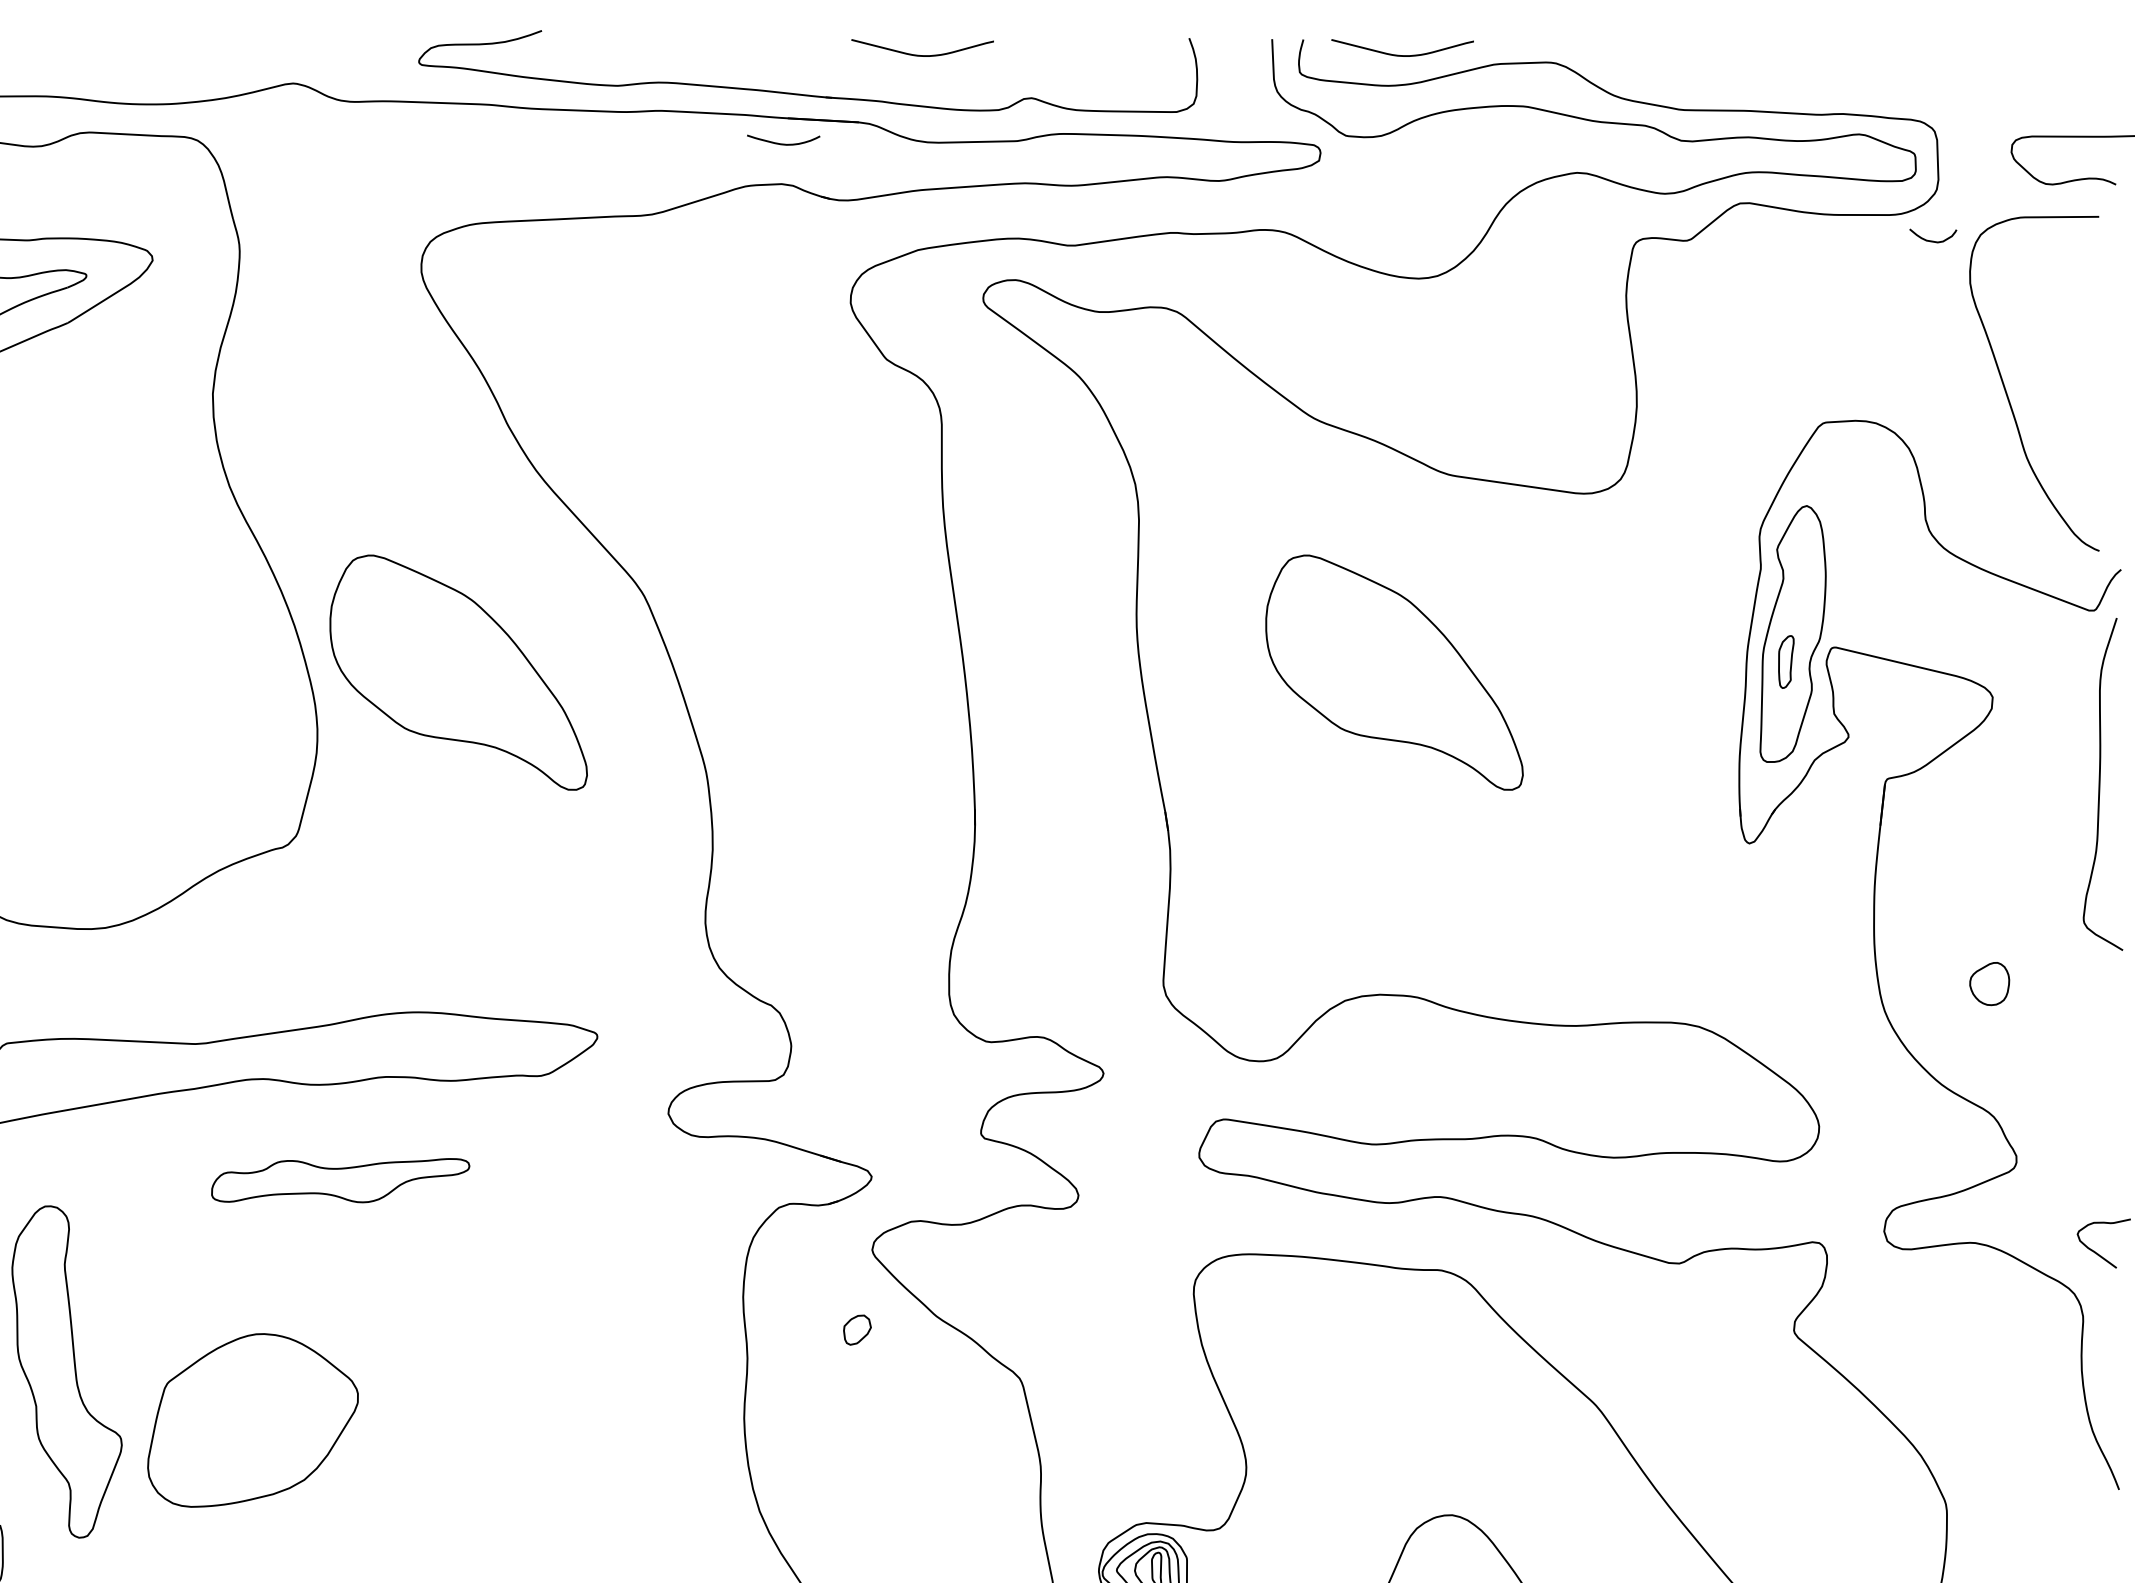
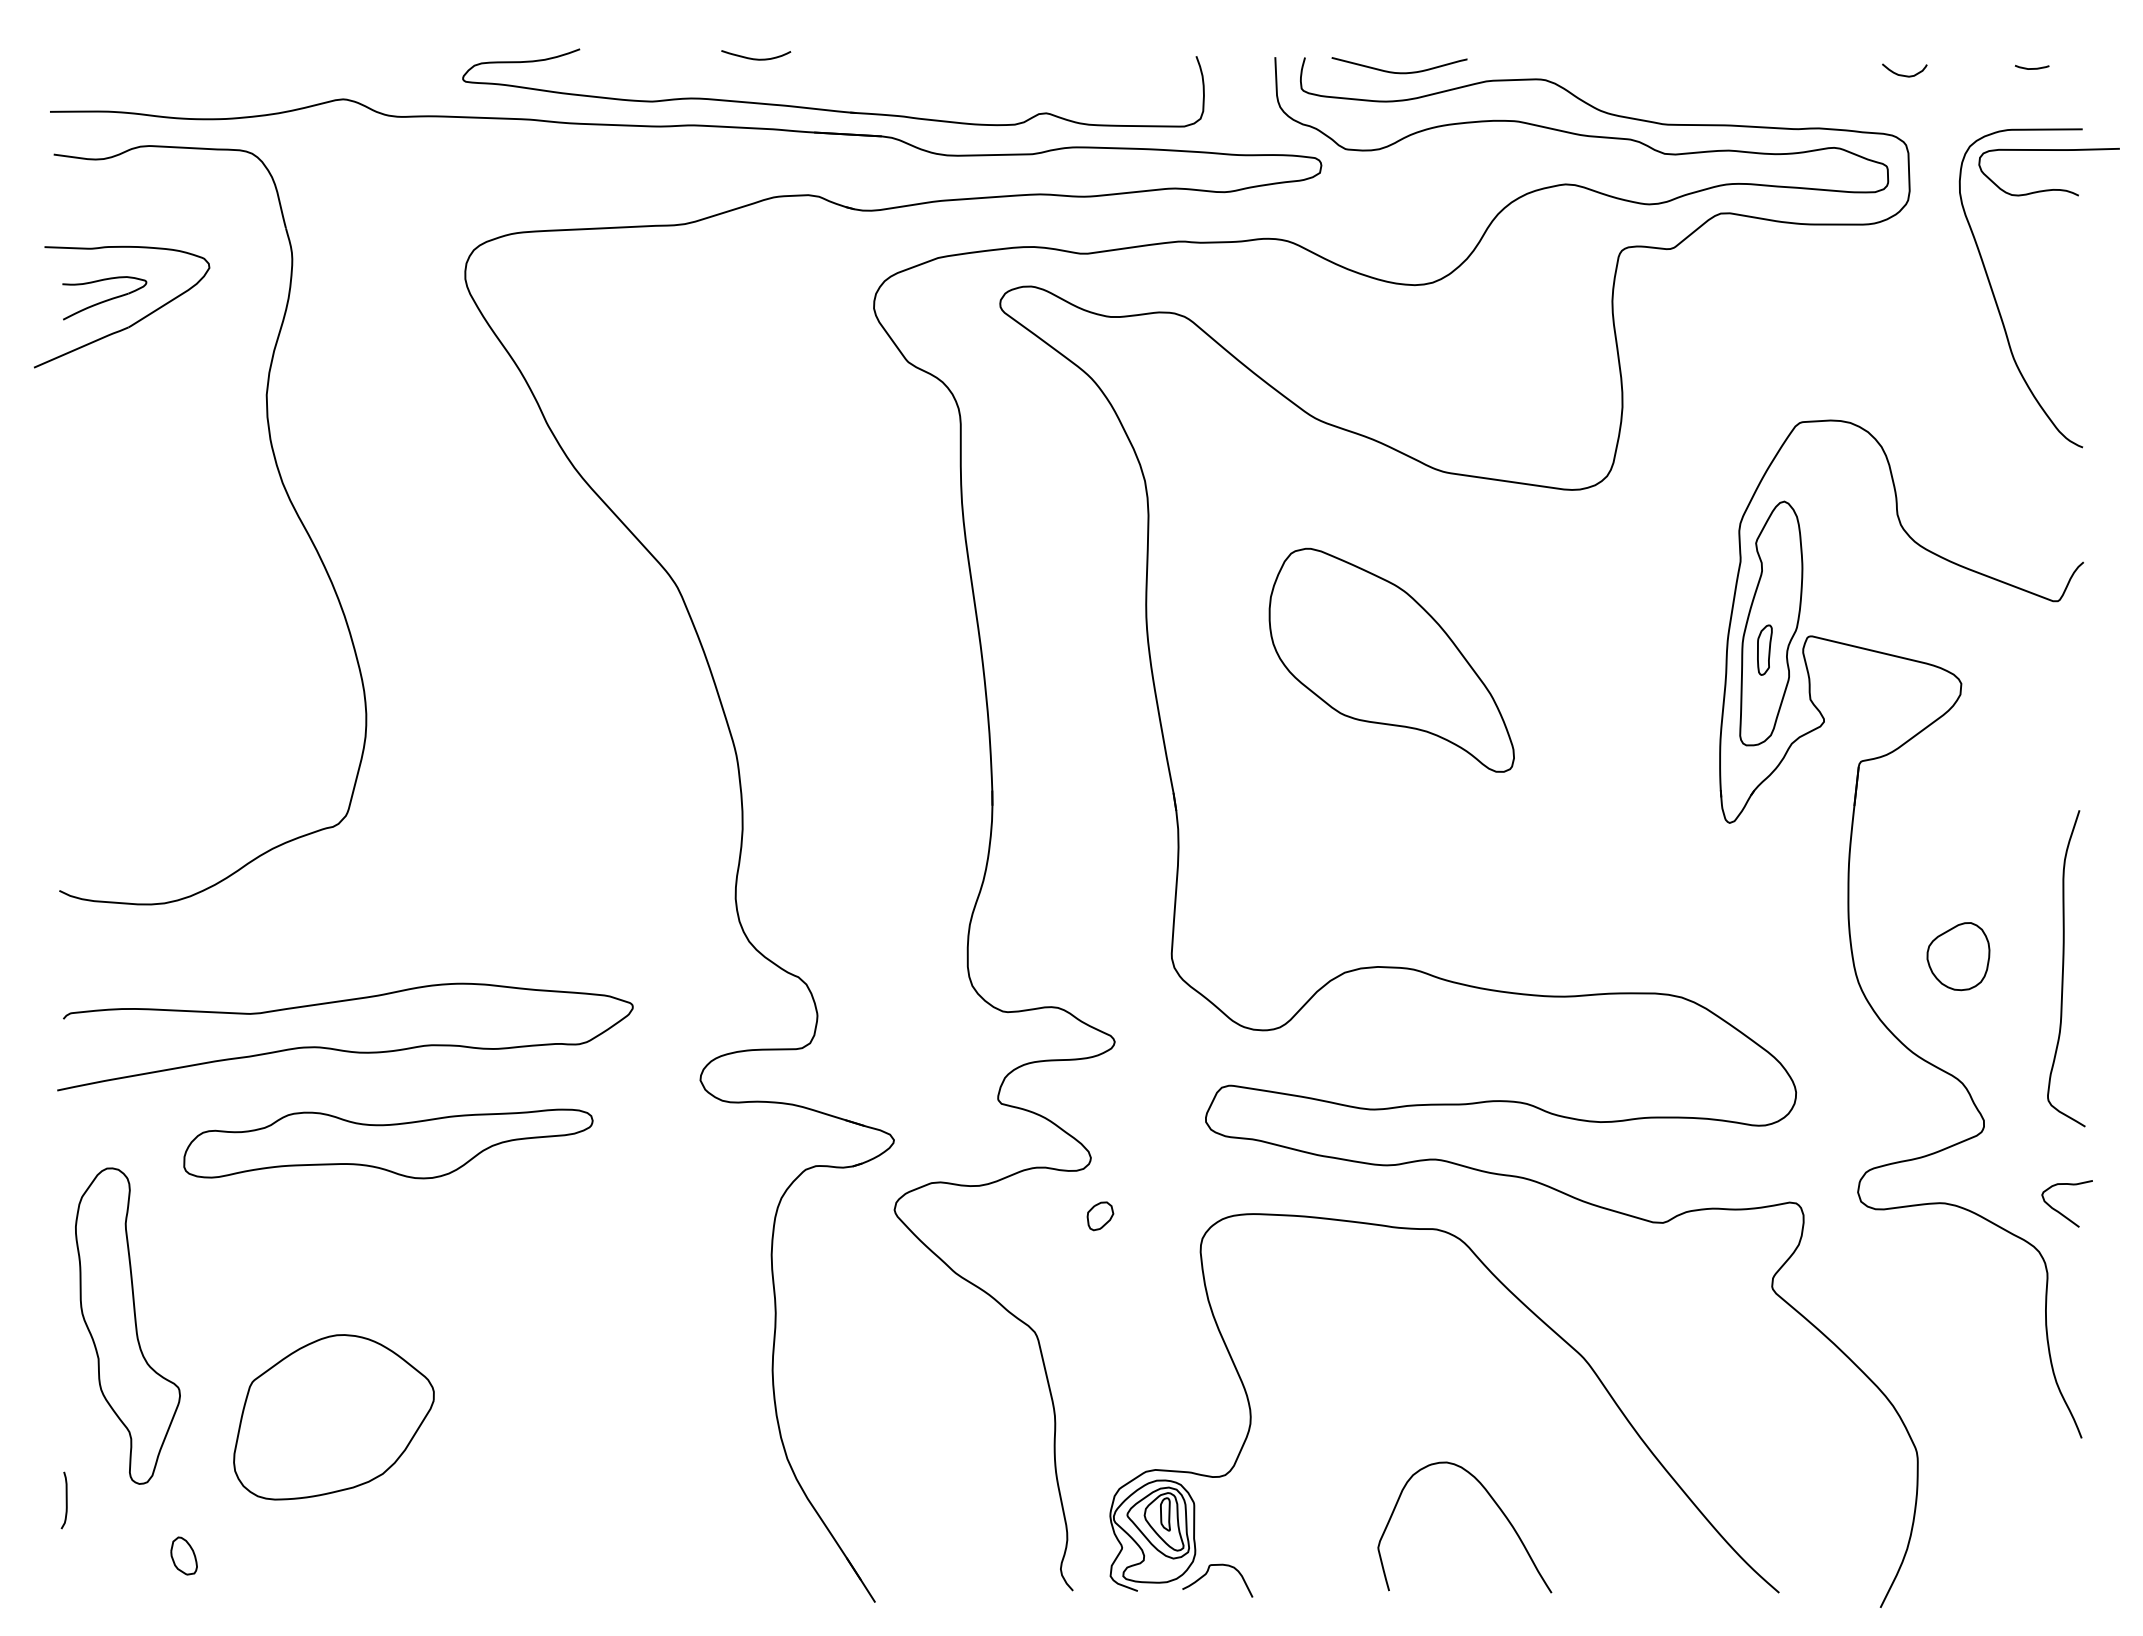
curve: (2066, 51) -> (2031, 68), added
curve: (922, 55) -> (942, 72), removed
curve: (783, 143) -> (756, 58), moved
curve: (1931, 240) -> (1903, 74), moved
curve: (2007, 392) -> (1995, 296), moved
part: (458, 671) -> (500, 659), removed
curve: (2100, 784) -> (2063, 968), moved
part: (1989, 983) -> (1958, 956), size x1.67
part: (340, 1180) -> (388, 1143), size x1.67
part: (857, 1330) -> (1100, 1216), moved
part: (252, 1420) -> (333, 1417), moved

